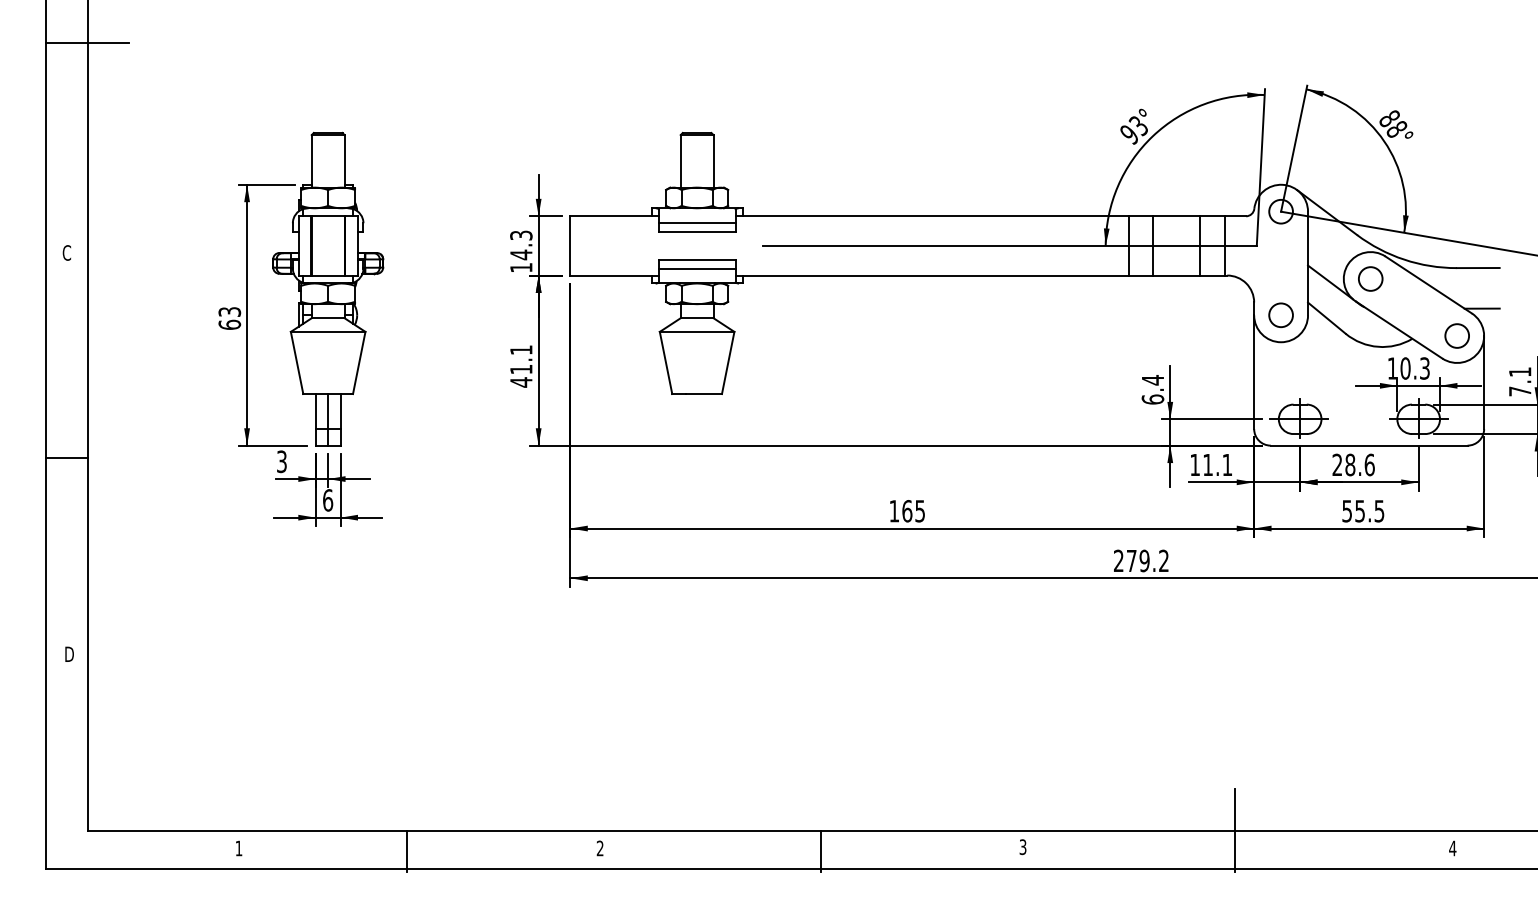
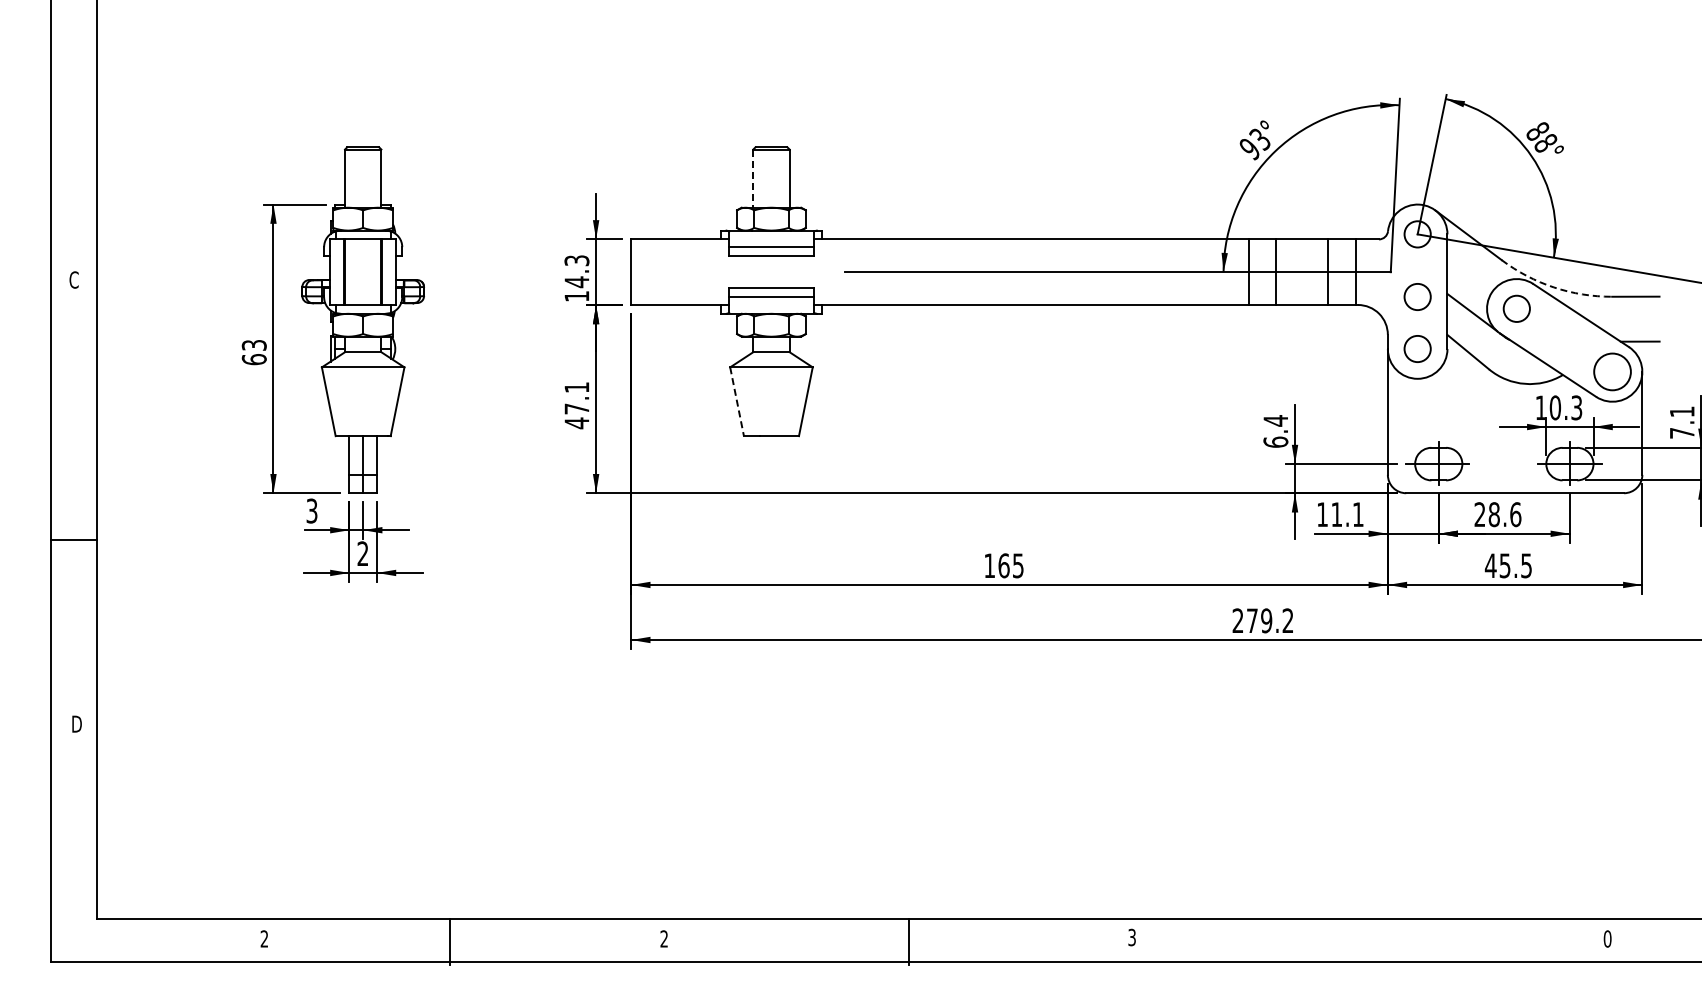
line: (87, 43) -> (96, 48), removed
line: (680, 162) -> (753, 179), solid -> dashed
arc: (1403, 259) -> (1553, 287), solid -> dashed
circle: (1280, 267) -> (1417, 296), added
circle: (1457, 335) -> (1612, 371), size x1.4
line: (666, 363) -> (737, 402), solid -> dashed
text: (520, 369) -> (576, 408), 41.1 -> 47.1
line: (66, 457) -> (73, 539), moved
text: (327, 500) -> (362, 553), 6 -> 2
text: (1346, 510) -> (1490, 565), 55.5 -> 45.5
line: (1235, 830) -> (1367, 919), removed
text: (238, 848) -> (264, 938), 1 -> 2
text: (1452, 848) -> (1607, 938), 4 -> 0

